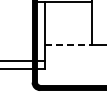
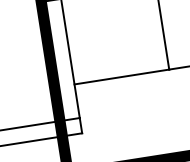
line: (68, 44) -> (122, 76), dashed -> solid

